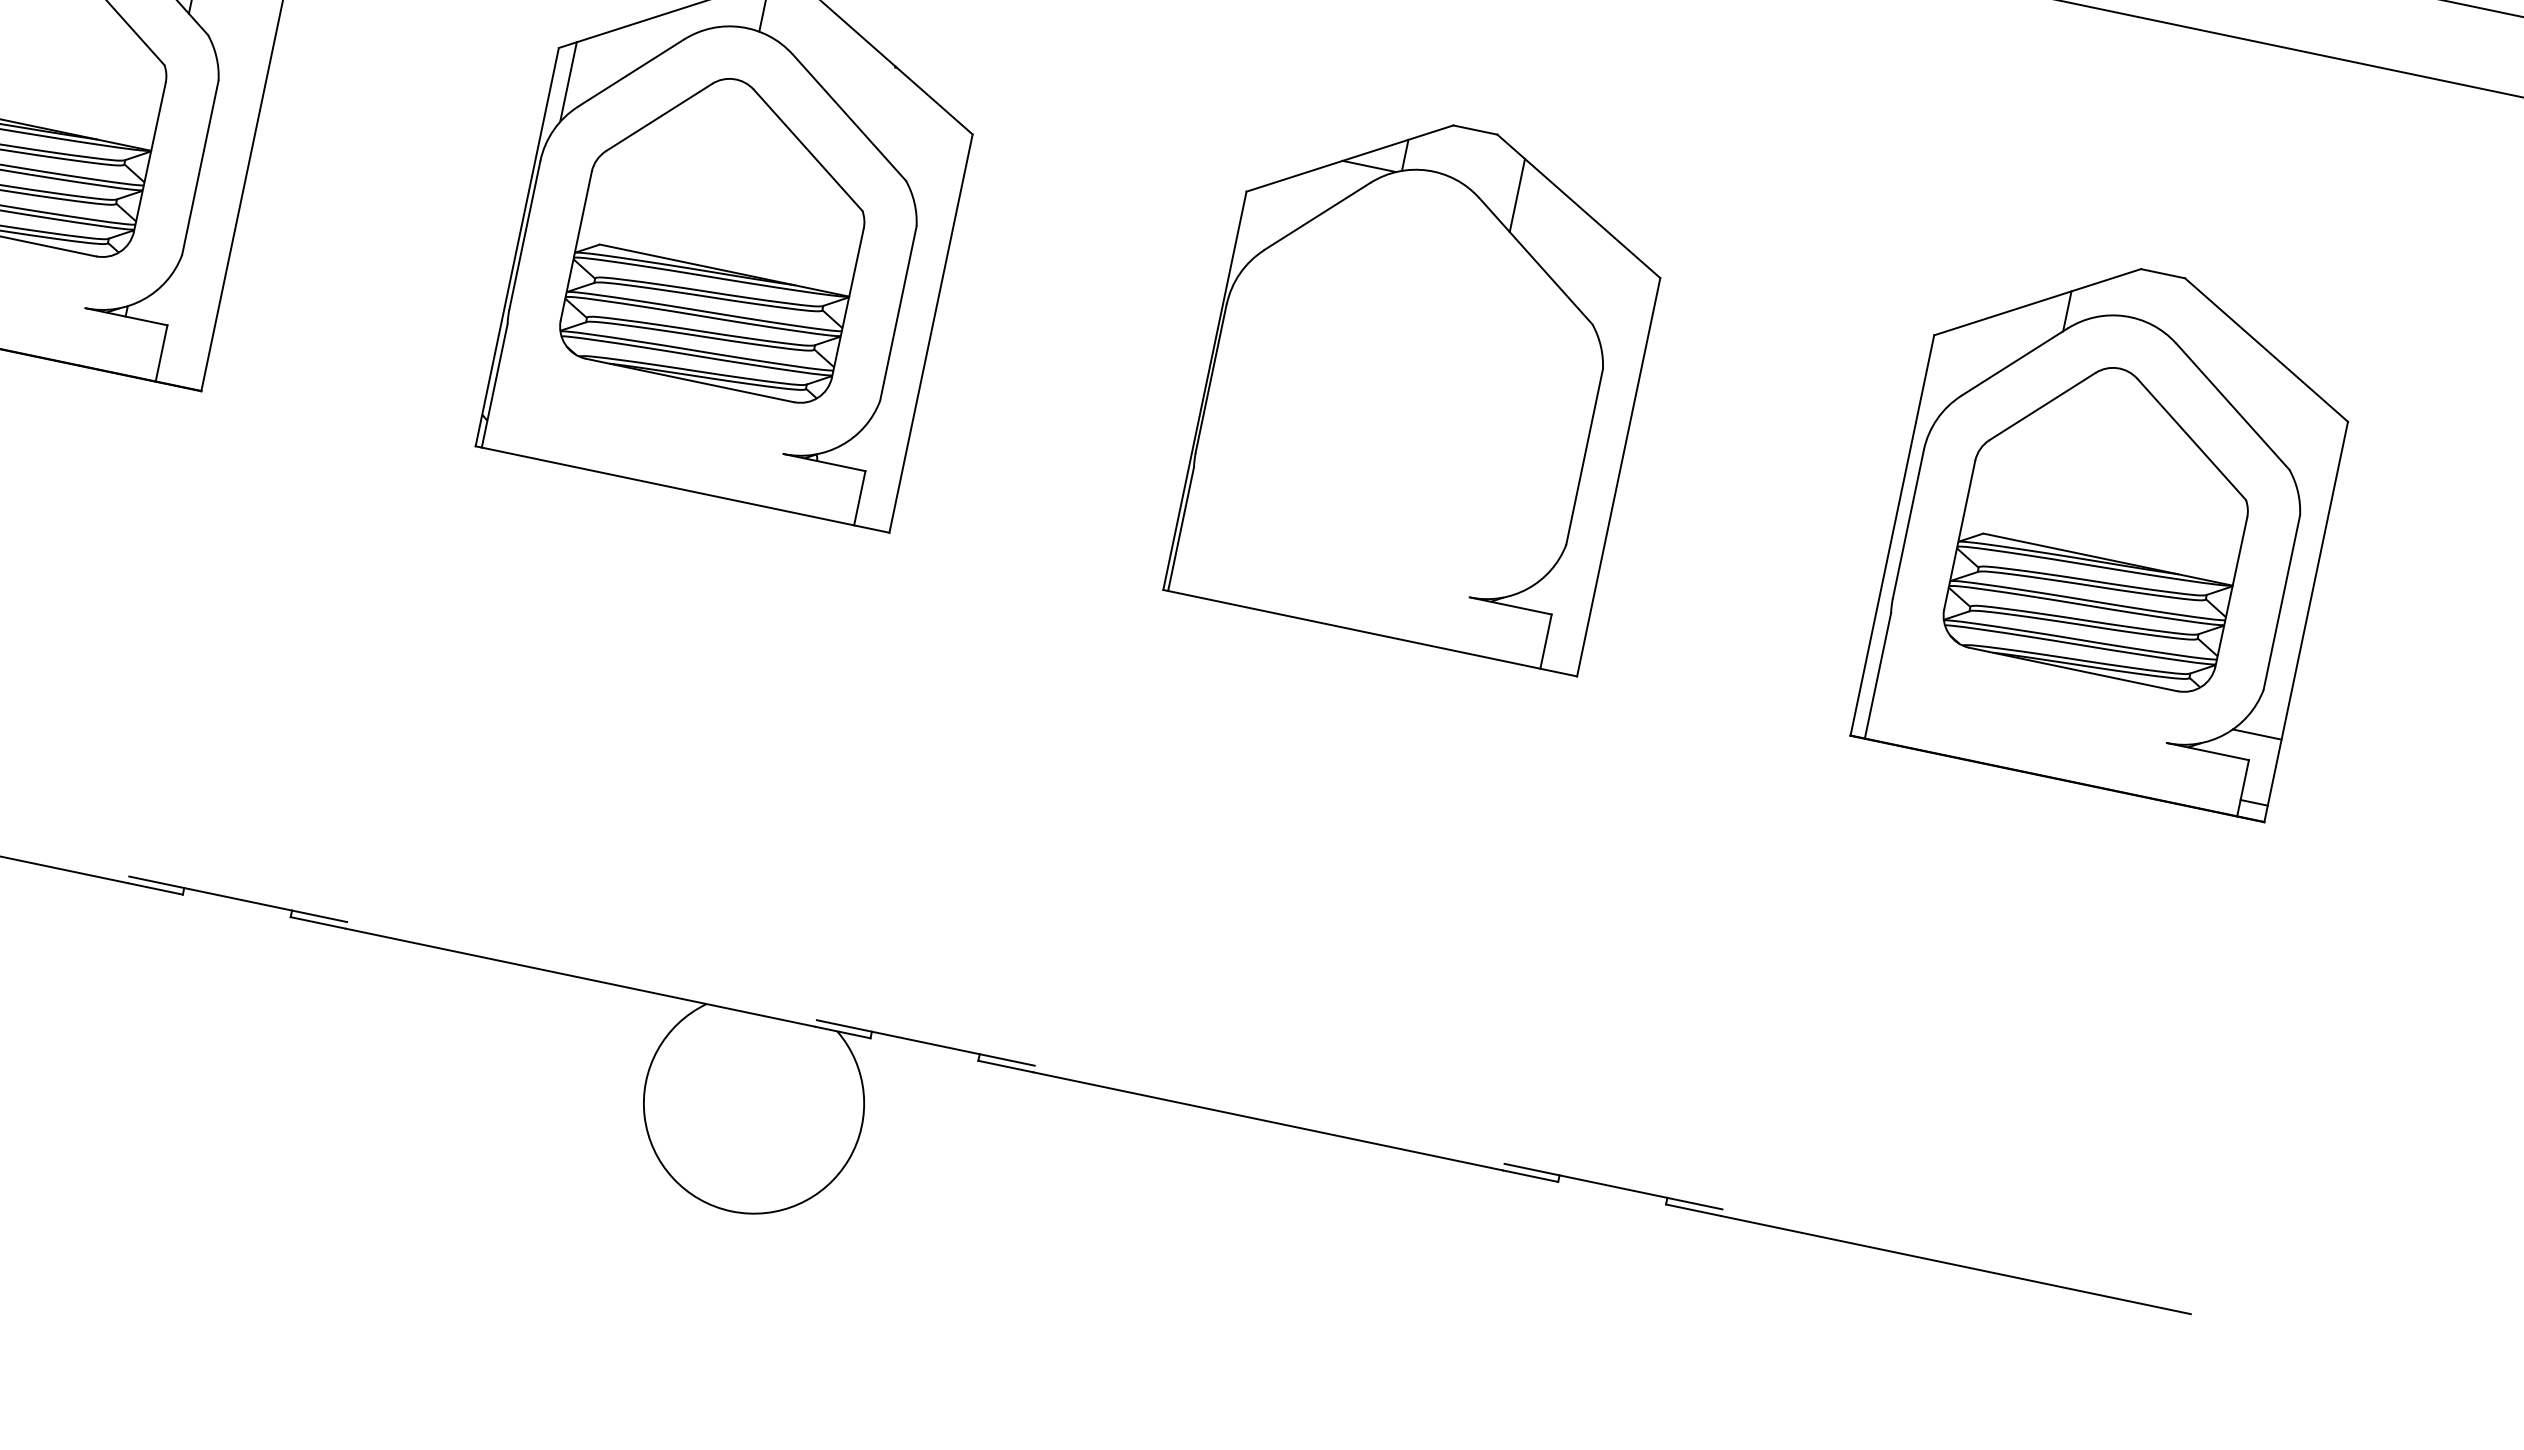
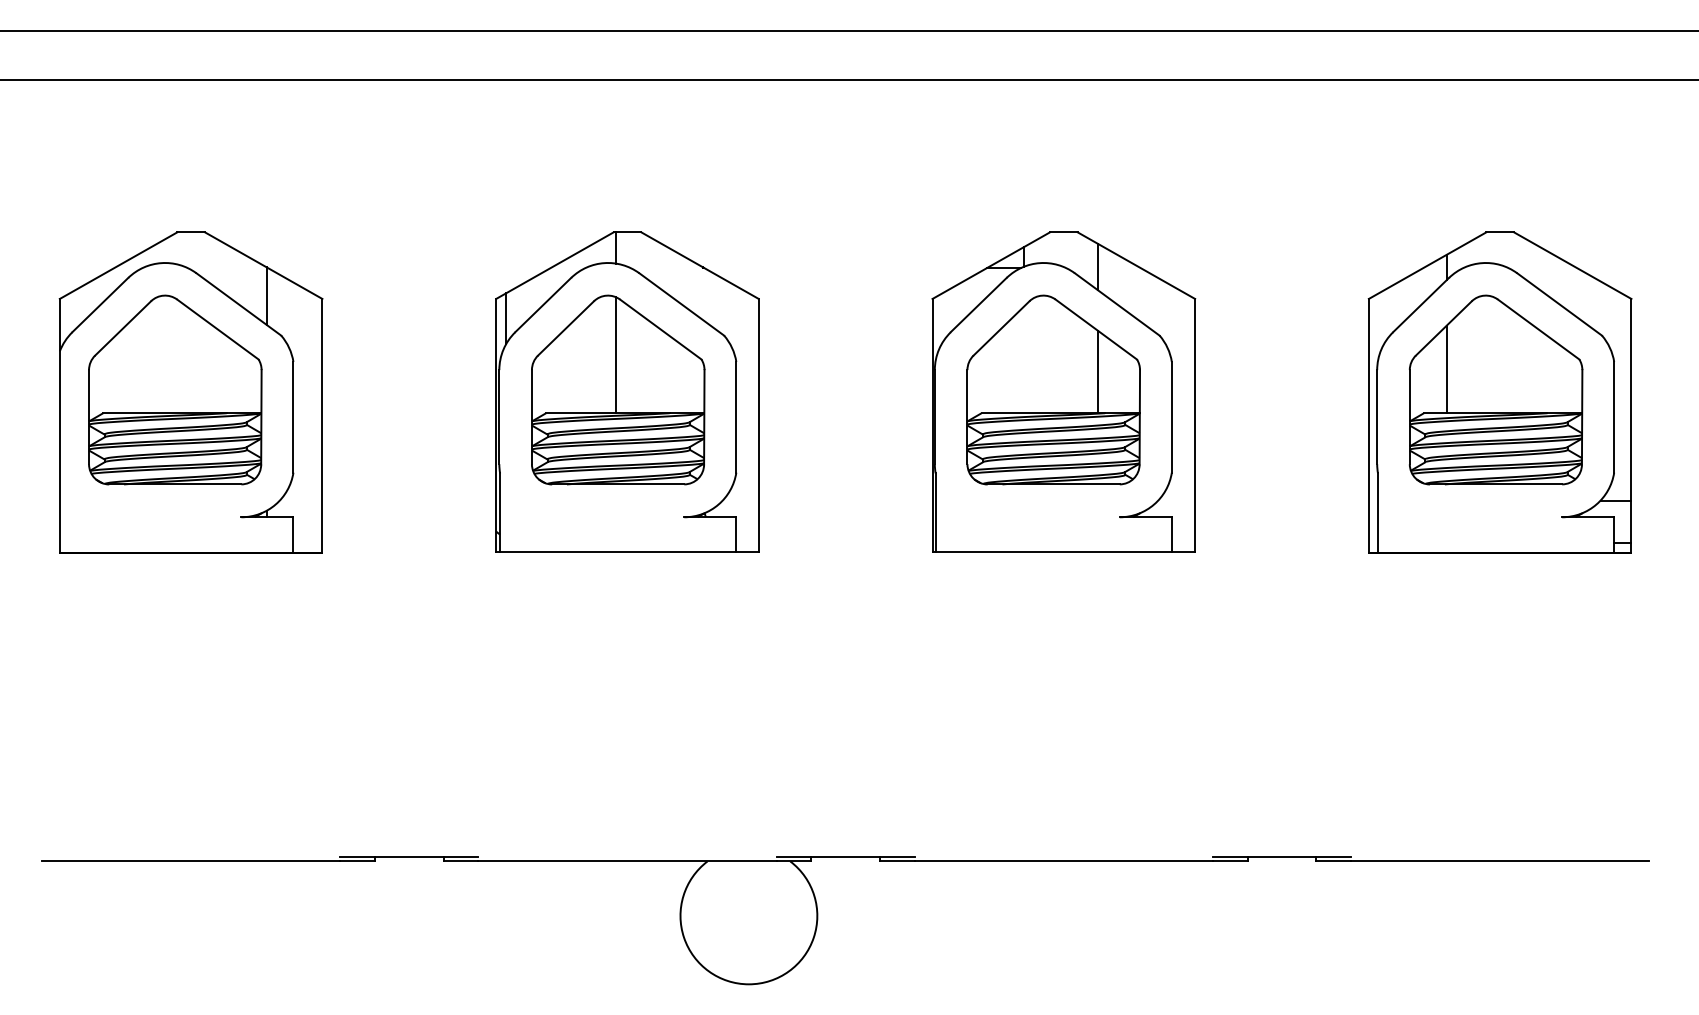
line: (729, 176) -> (616, 355), added
part: (1407, 374) -> (1053, 389), added
line: (2033, 472) -> (1446, 369), added

